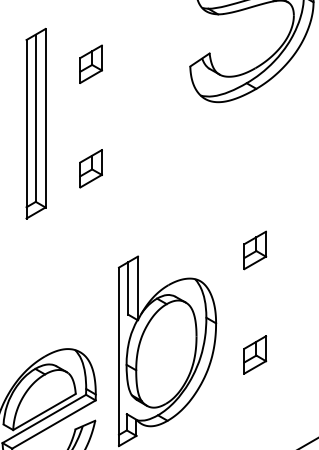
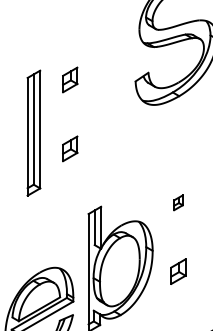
part: (35, 122) -> (33, 132), moved
part: (255, 250) -> (178, 202), size x0.6

